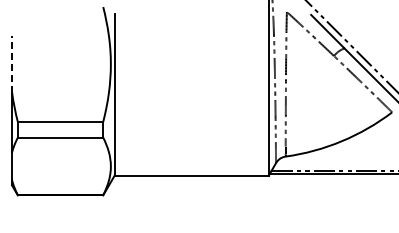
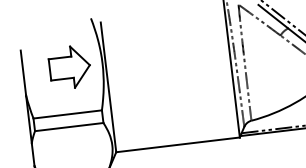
line: (12, 64) -> (23, 73), dashed -> solid
part: (70, 64) -> (70, 67), added

